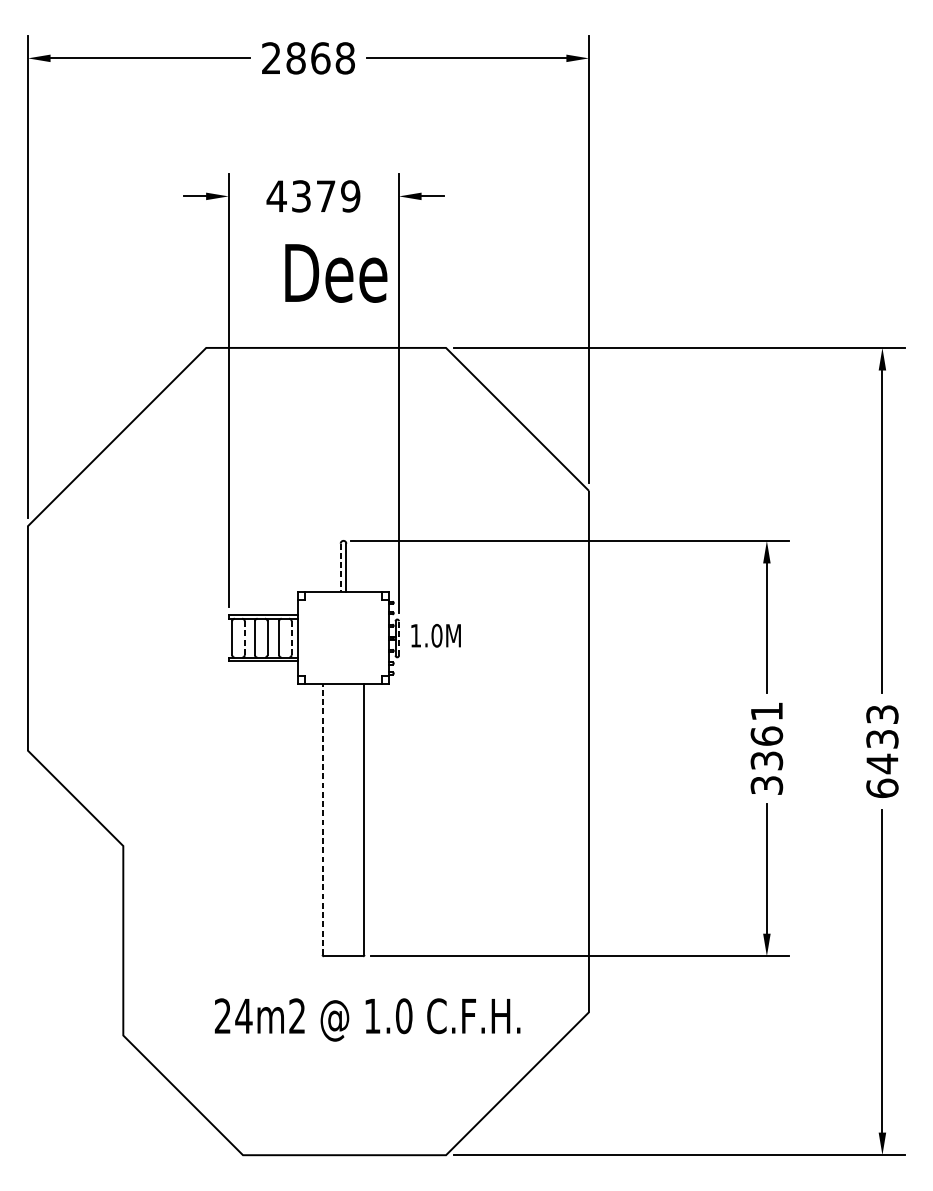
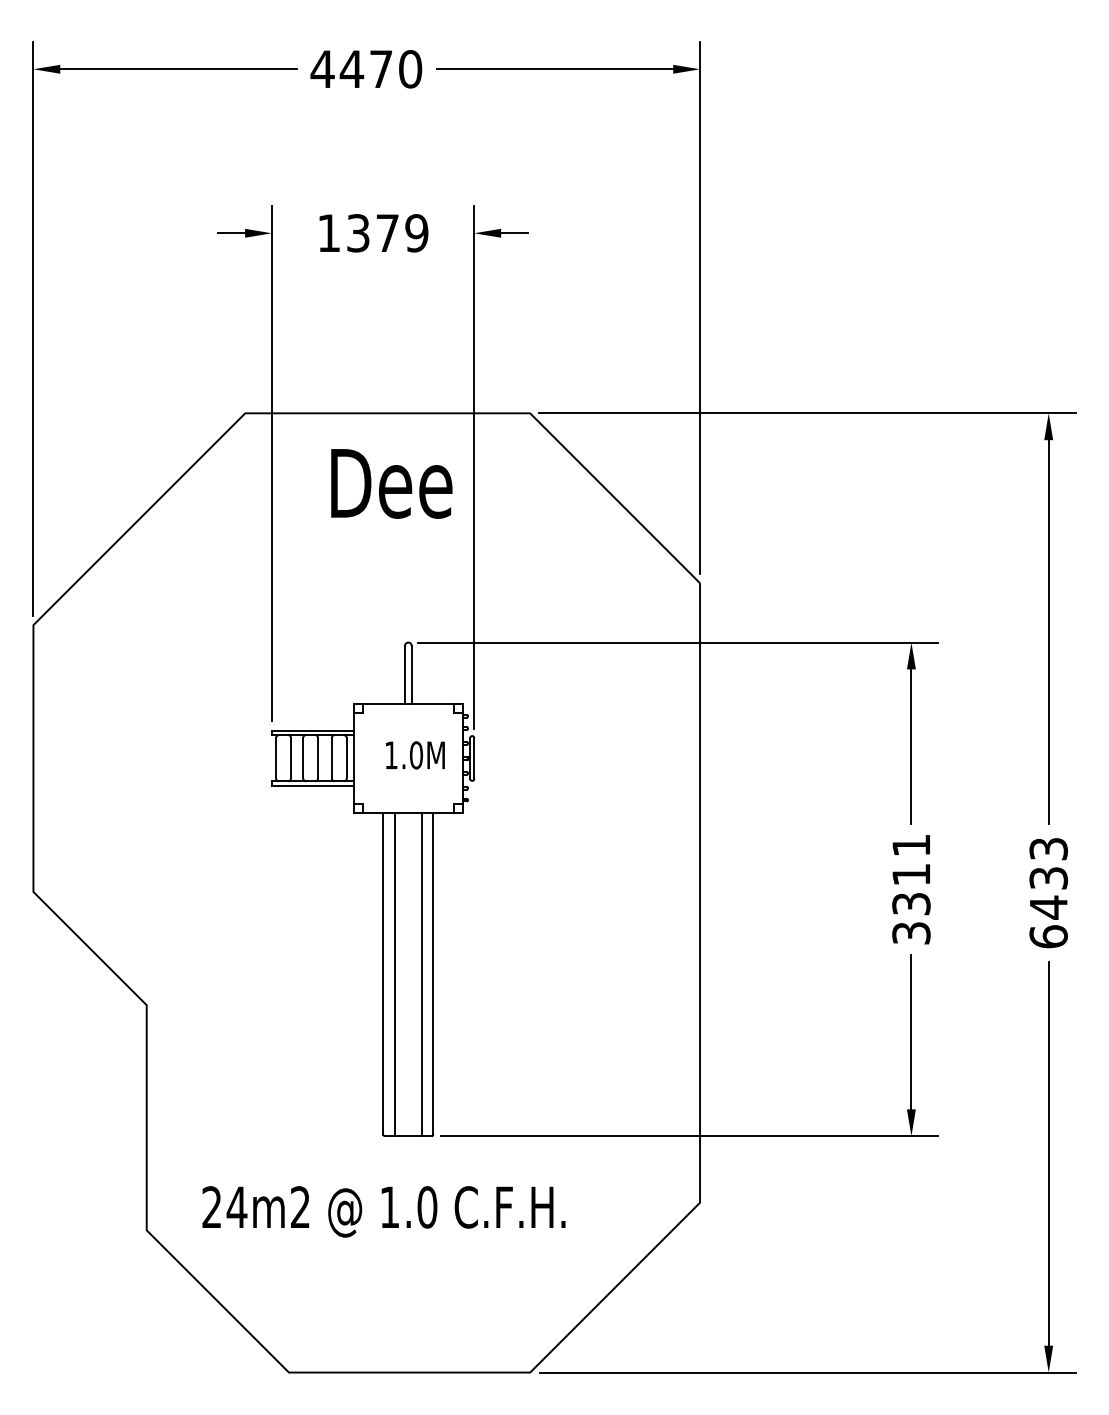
text: (308, 58) -> (366, 69), 2868 -> 4470
text: (276, 195) -> (328, 232), 4379 -> 1379
text: (336, 273) -> (391, 483), moved
line: (341, 567) -> (405, 674), dashed -> solid
text: (436, 635) -> (415, 755), moved
line: (245, 638) -> (291, 758), dashed -> solid
line: (291, 638) -> (346, 758), dashed -> solid
line: (399, 638) -> (474, 758), dashed -> solid
text: (766, 736) -> (911, 874), 3361 -> 3311
line: (322, 819) -> (383, 973), dashed -> solid
line: (331, 820) -> (394, 974), added
line: (354, 820) -> (421, 974), added
text: (367, 1019) -> (383, 1211), moved

